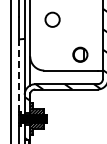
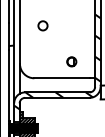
circle: (52, 19) -> (42, 25), size x0.62
part: (80, 54) -> (71, 61), size x0.62
line: (19, 77) -> (8, 85), dashed -> solid

